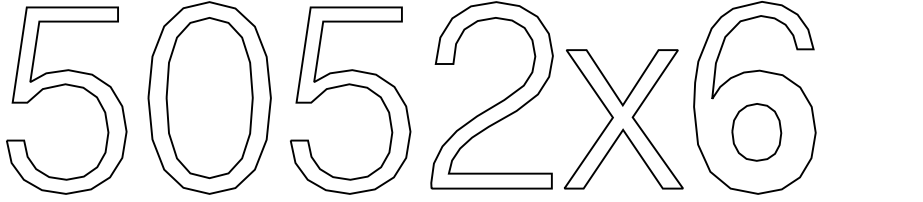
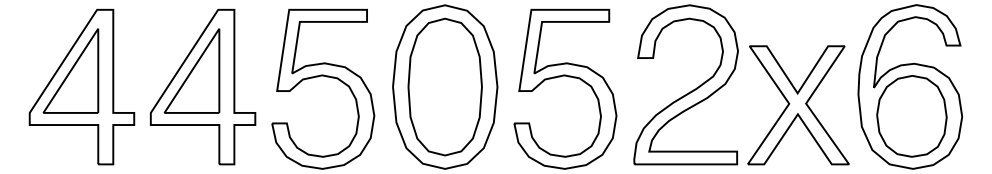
part: (756, 132) -> (911, 116), size x1.67

